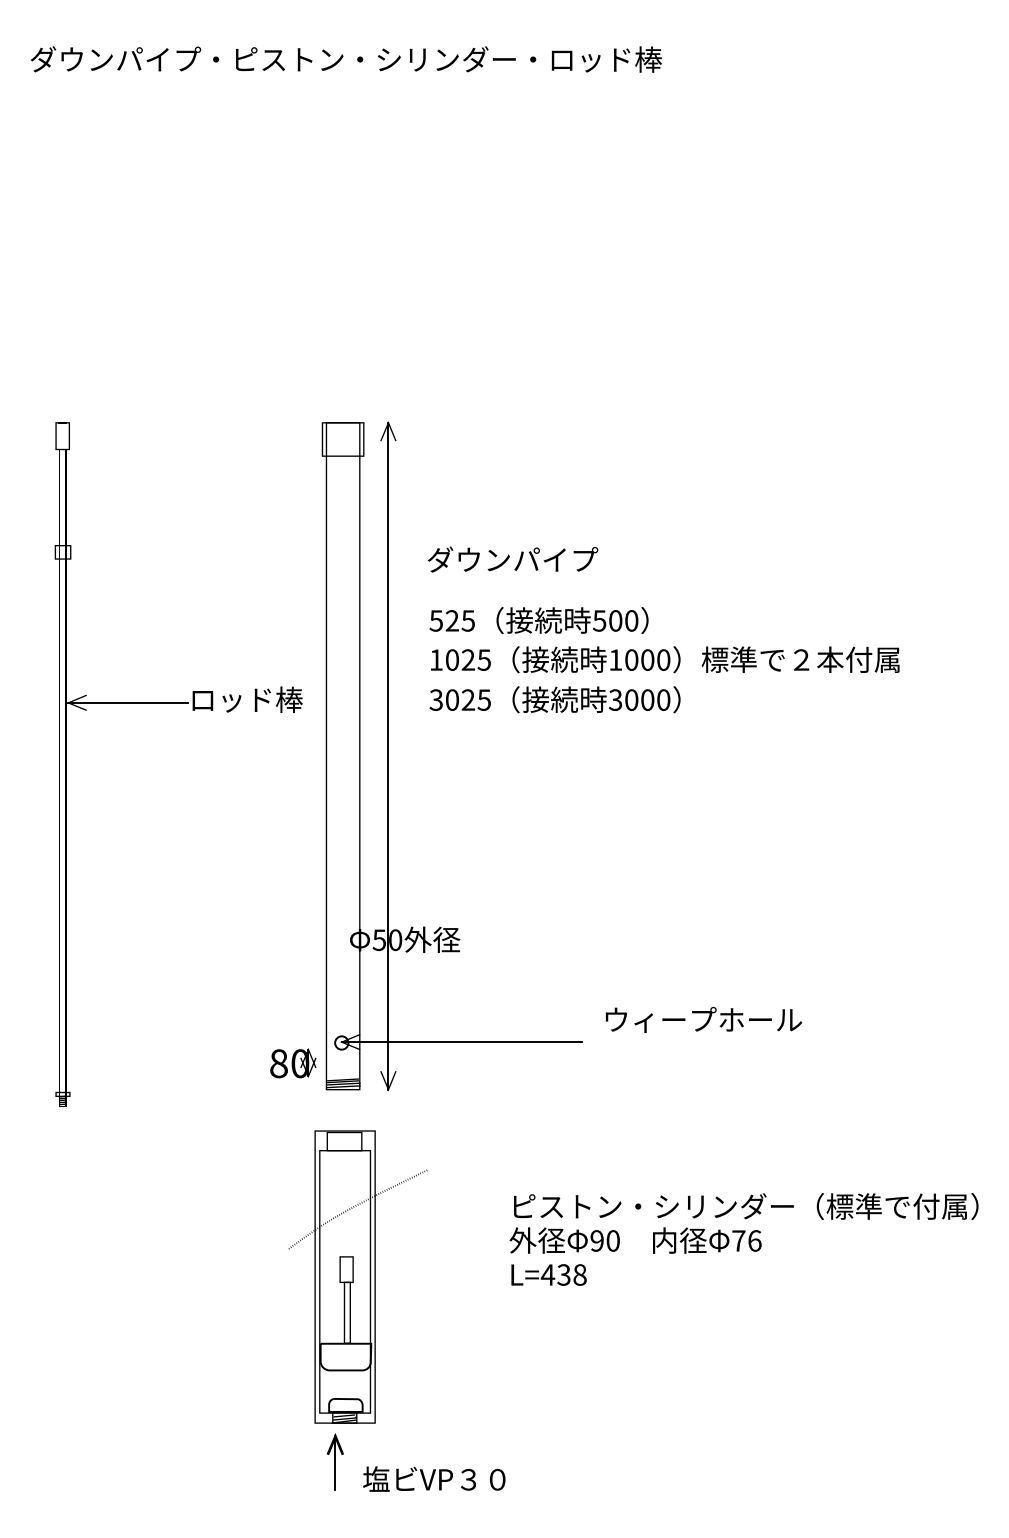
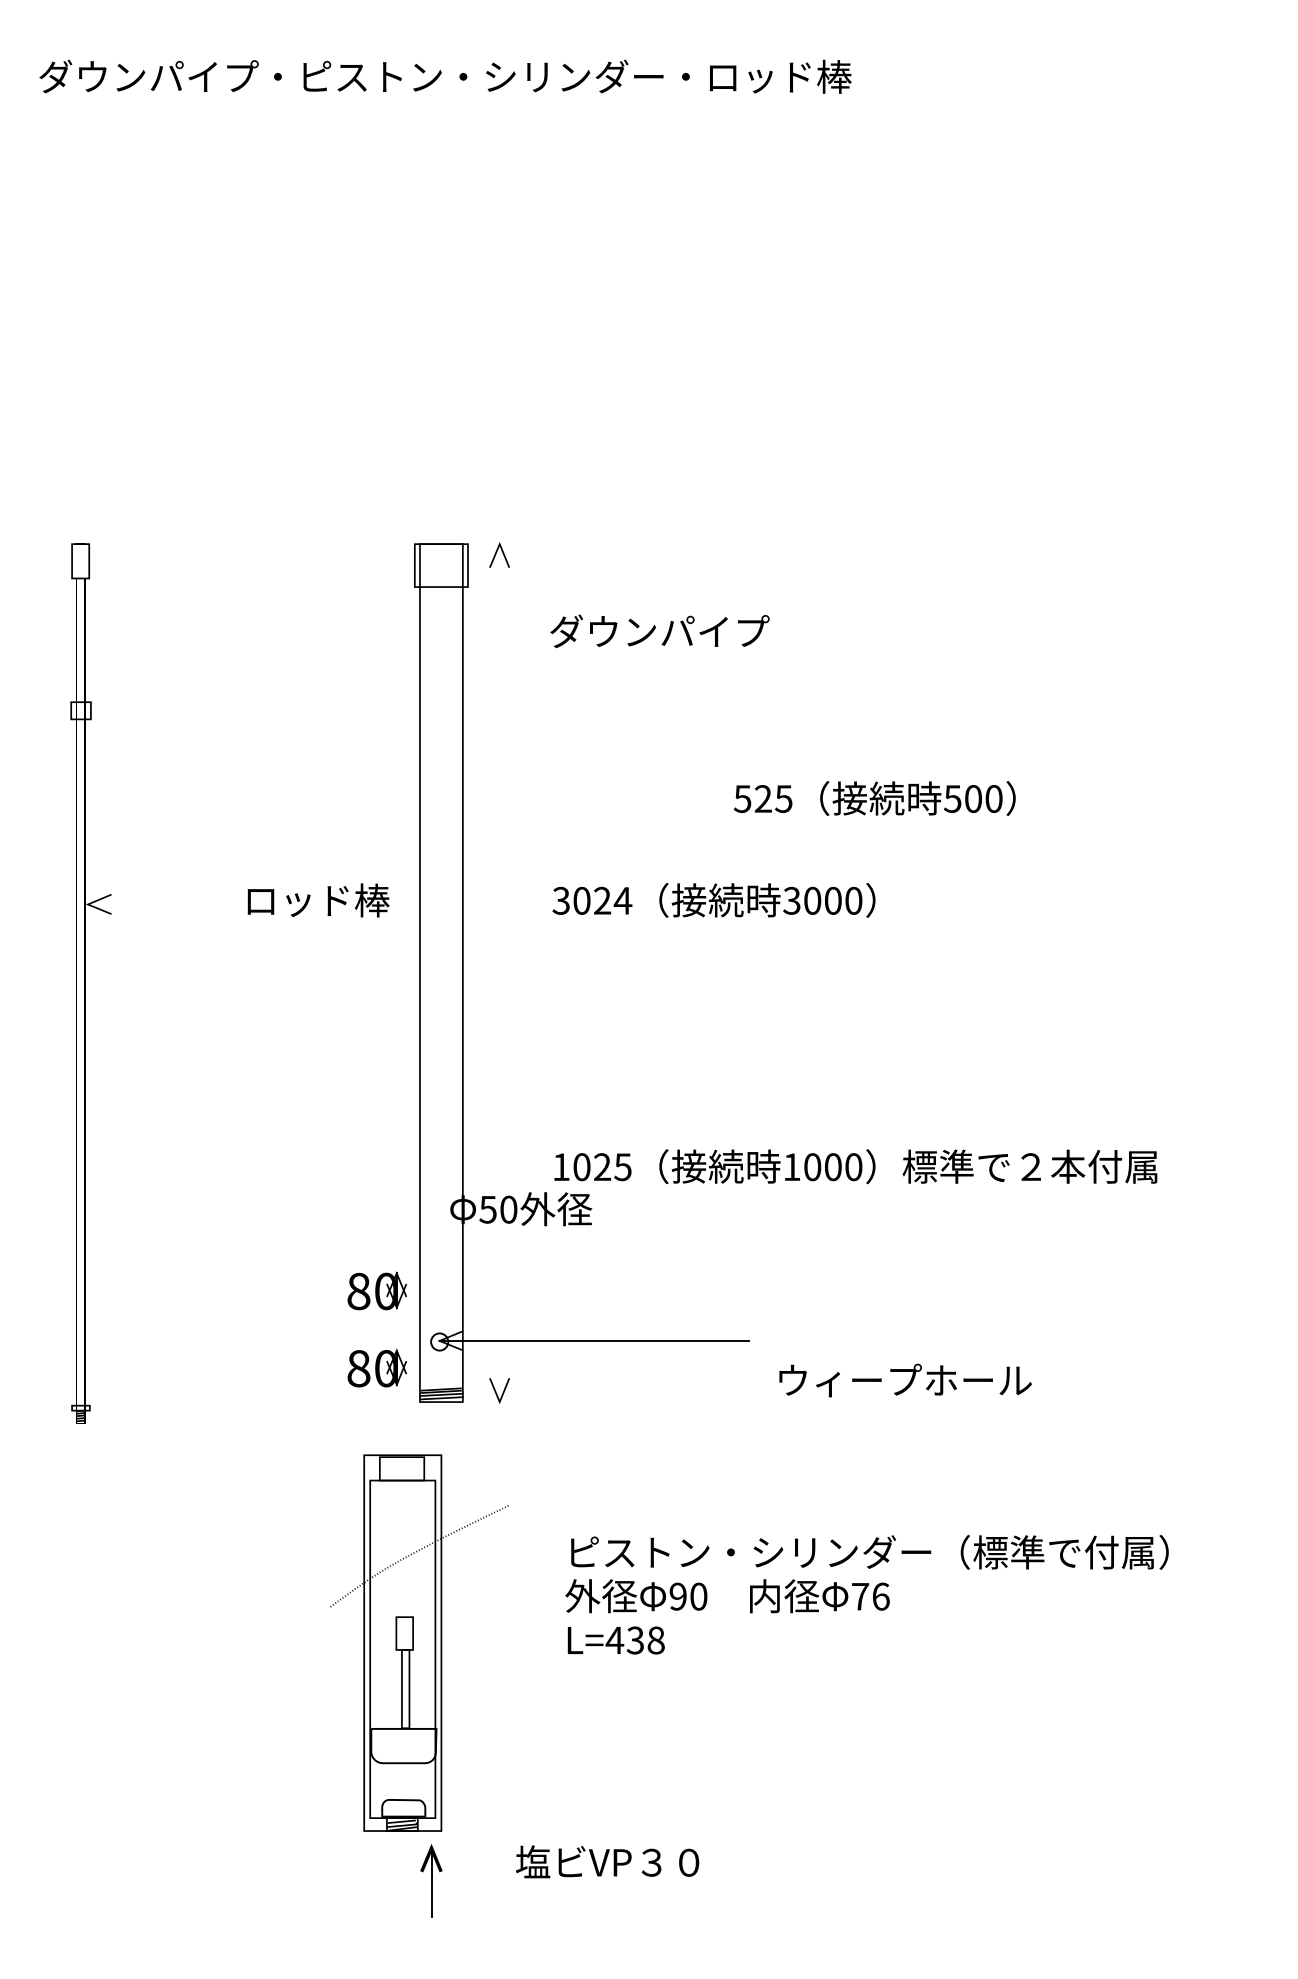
text: (512, 559) -> (659, 631), moved
text: (538, 620) -> (874, 798), moved
text: (665, 659) -> (856, 1166), moved
text: (484, 699) -> (623, 900), 3025 -> 3024
line: (128, 702) -> (165, 903), removed
line: (388, 755) -> (499, 972), removed
part: (293, 1003) -> (377, 1291), added
text: (703, 1019) -> (905, 1379), moved
text: (743, 1239) -> (866, 1594), moved
part: (357, 1276) -> (418, 1642), moved
text: (434, 1478) -> (607, 1861), moved

